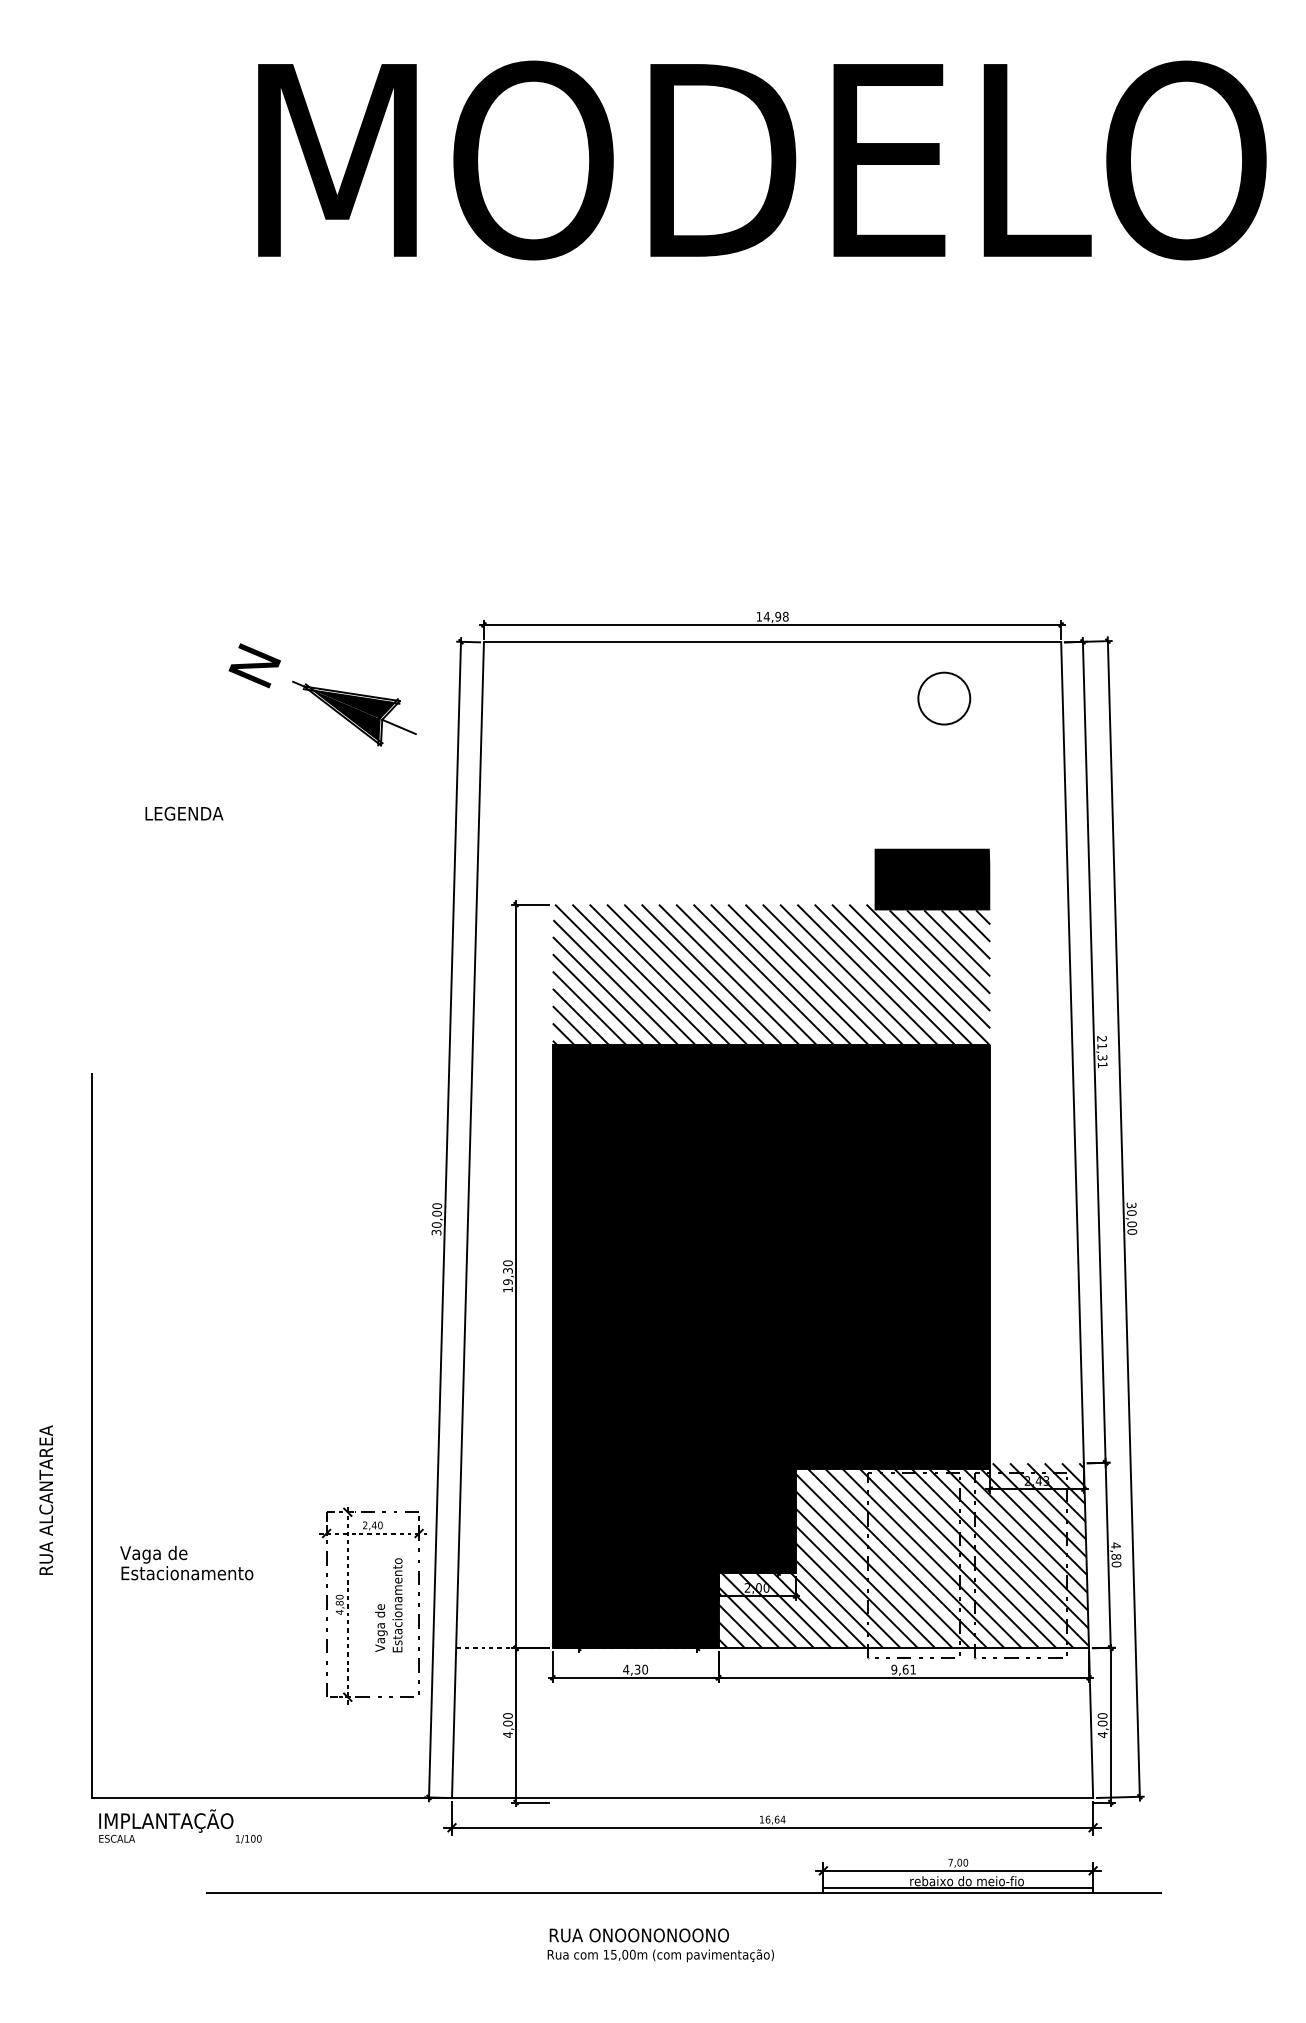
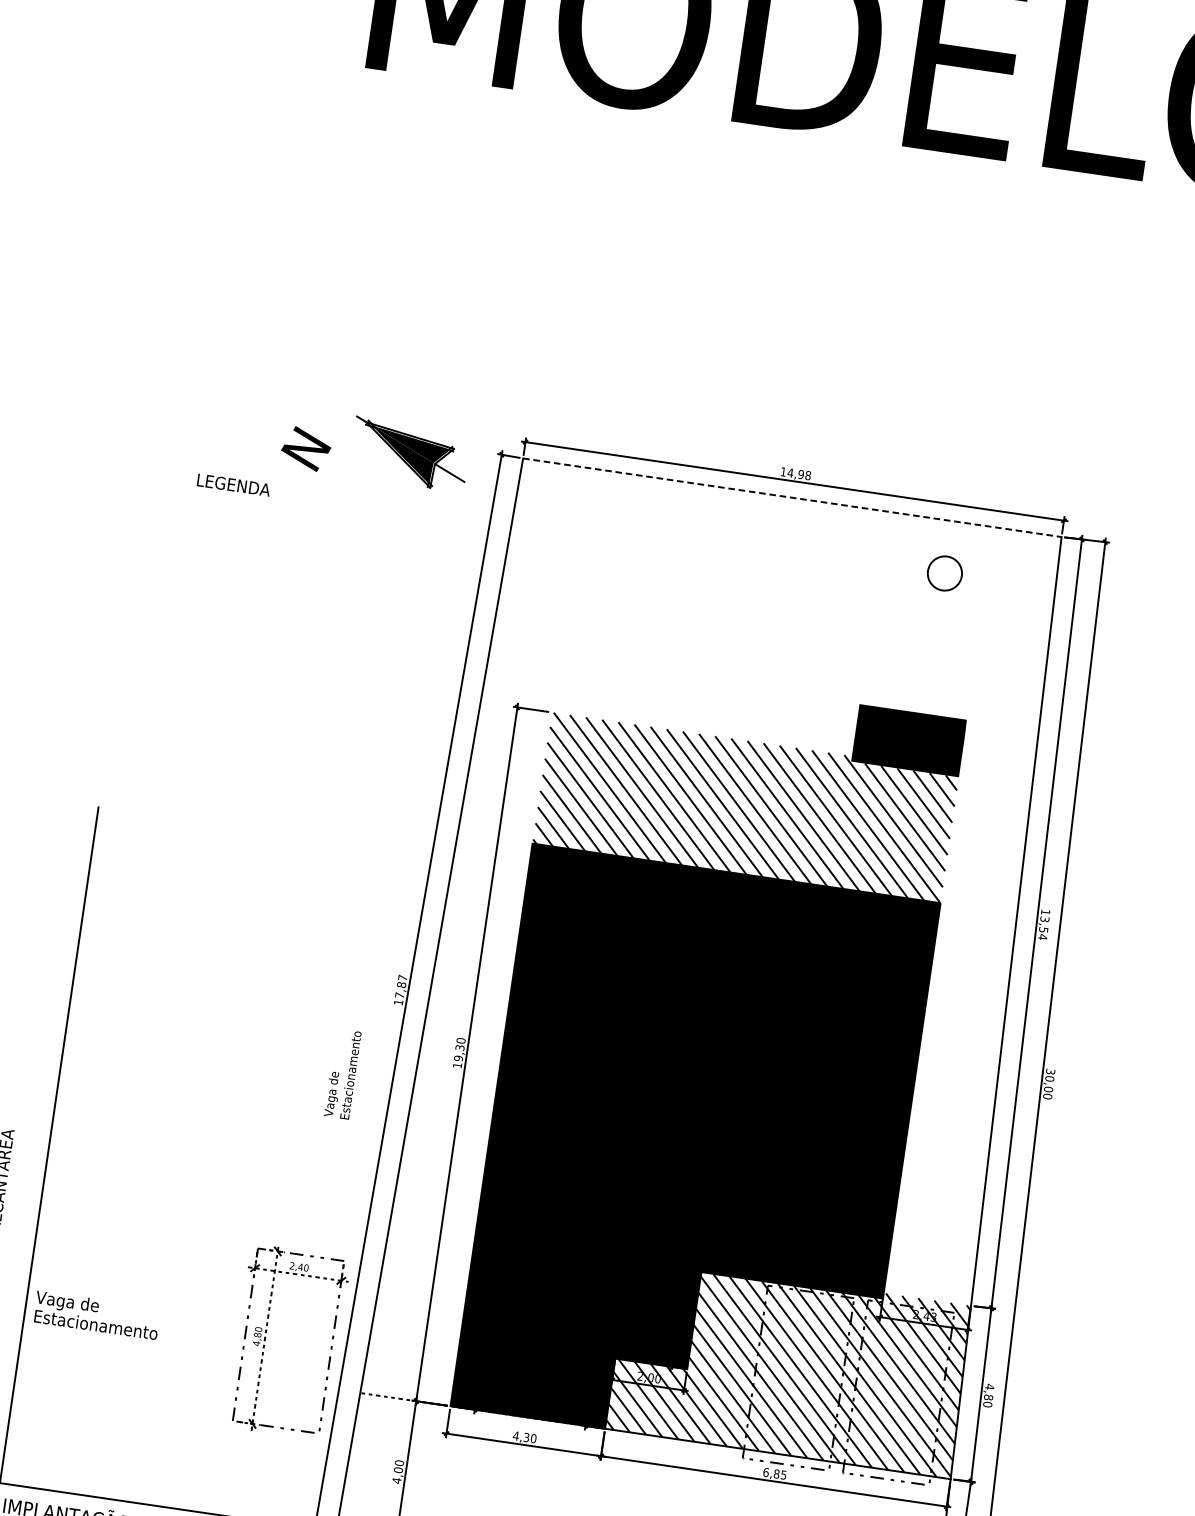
line: (772, 642) -> (792, 497), solid -> dashed
circle: (944, 698) -> (945, 573), size x0.7
part: (354, 713) -> (409, 454), moved
text: (184, 813) -> (234, 484), moved
text: (1102, 1052) -> (1044, 925), 21,31 -> 13,54
text: (436, 1219) -> (400, 990), 30,00 -> 17,87
text: (186, 1562) -> (96, 1314), moved
text: (388, 1605) -> (342, 1074), moved
text: (903, 1669) -> (774, 1473), 9,61 -> 6,85

